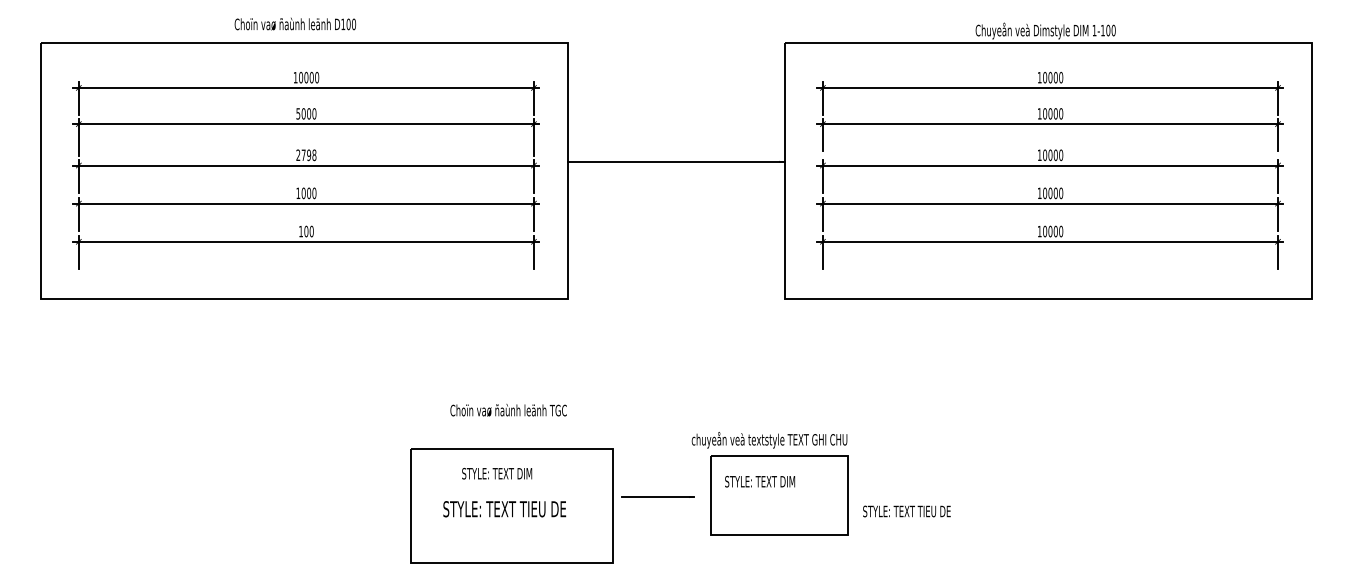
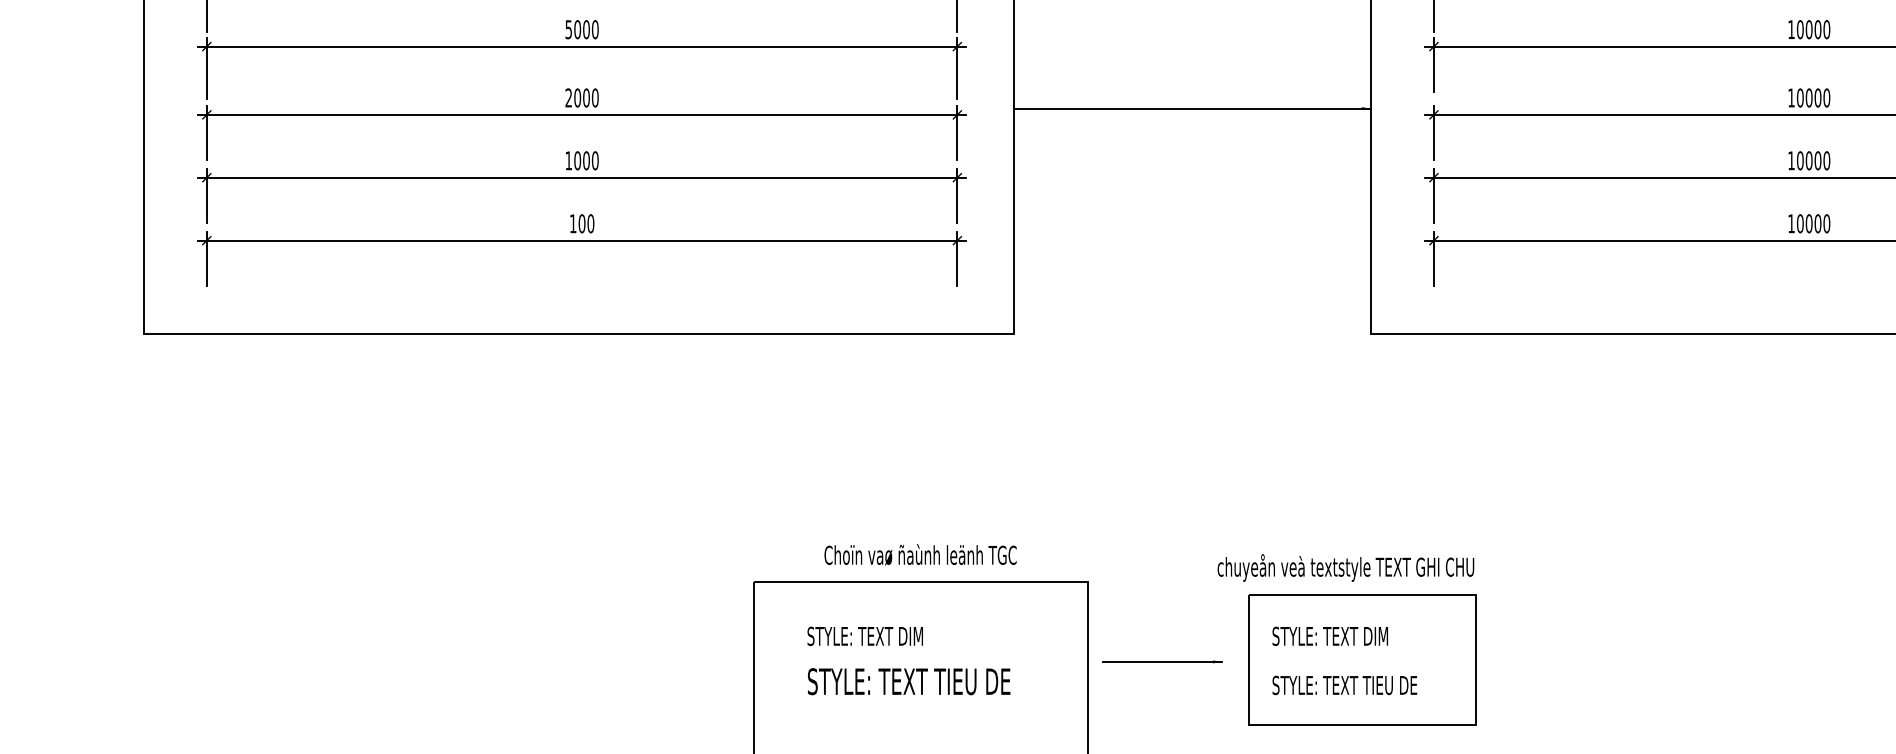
text: (308, 155) -> (585, 98), 2798 -> 2000
text: (508, 409) -> (920, 553), moved
text: (497, 473) -> (865, 635), moved
text: (906, 511) -> (1344, 685), moved

